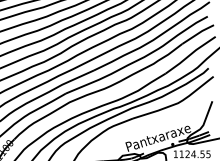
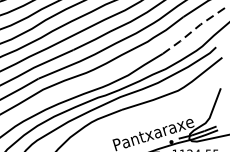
line: (190, 54) -> (193, 30), solid -> dashed

